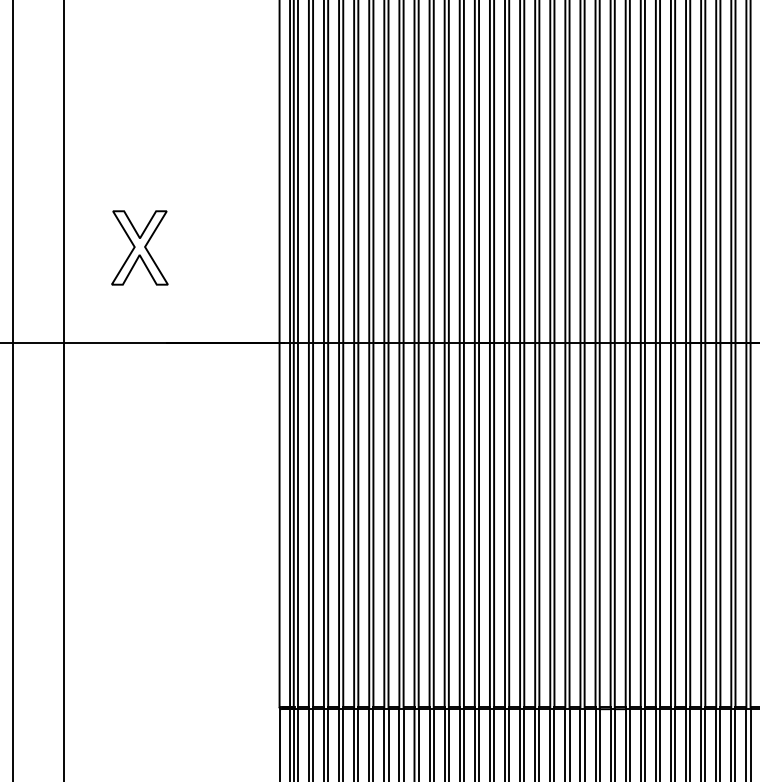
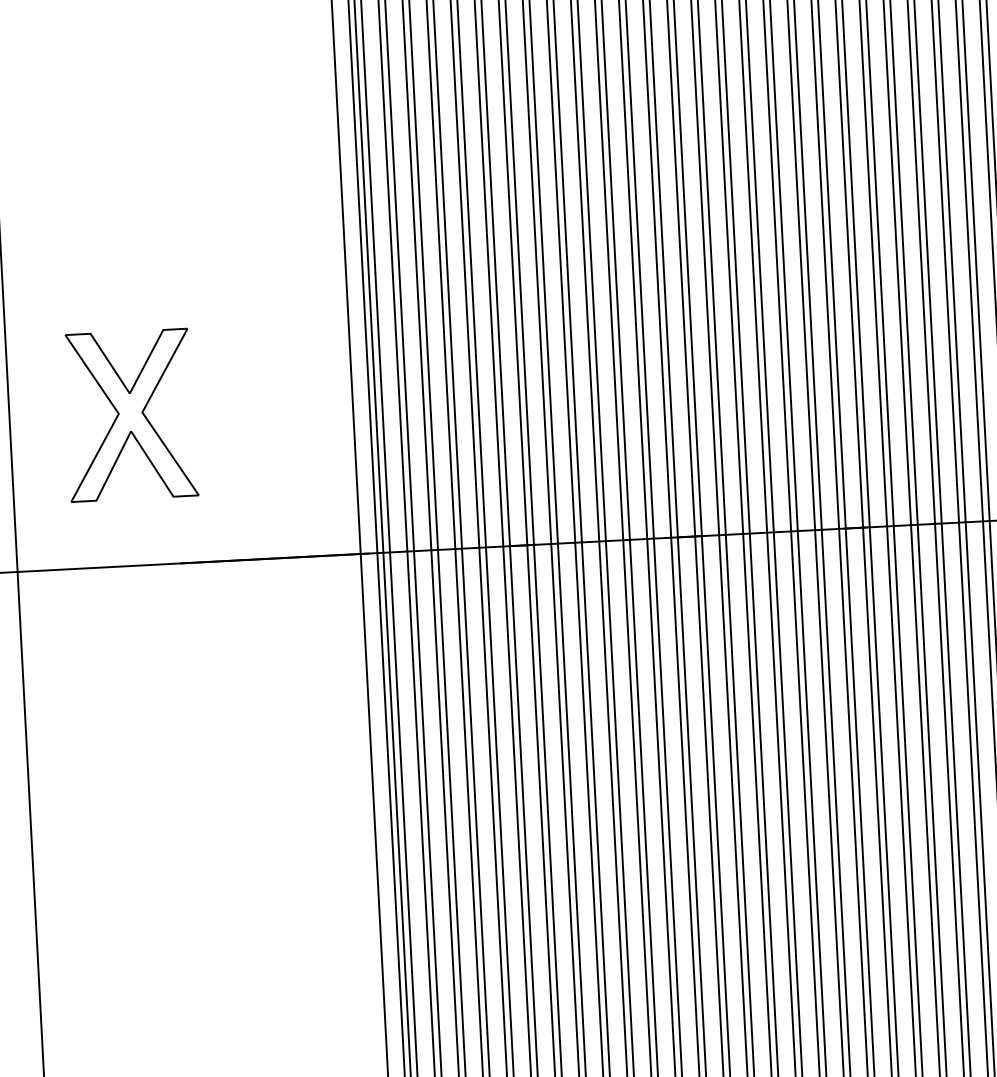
part: (139, 247) -> (130, 414), size x1.43

